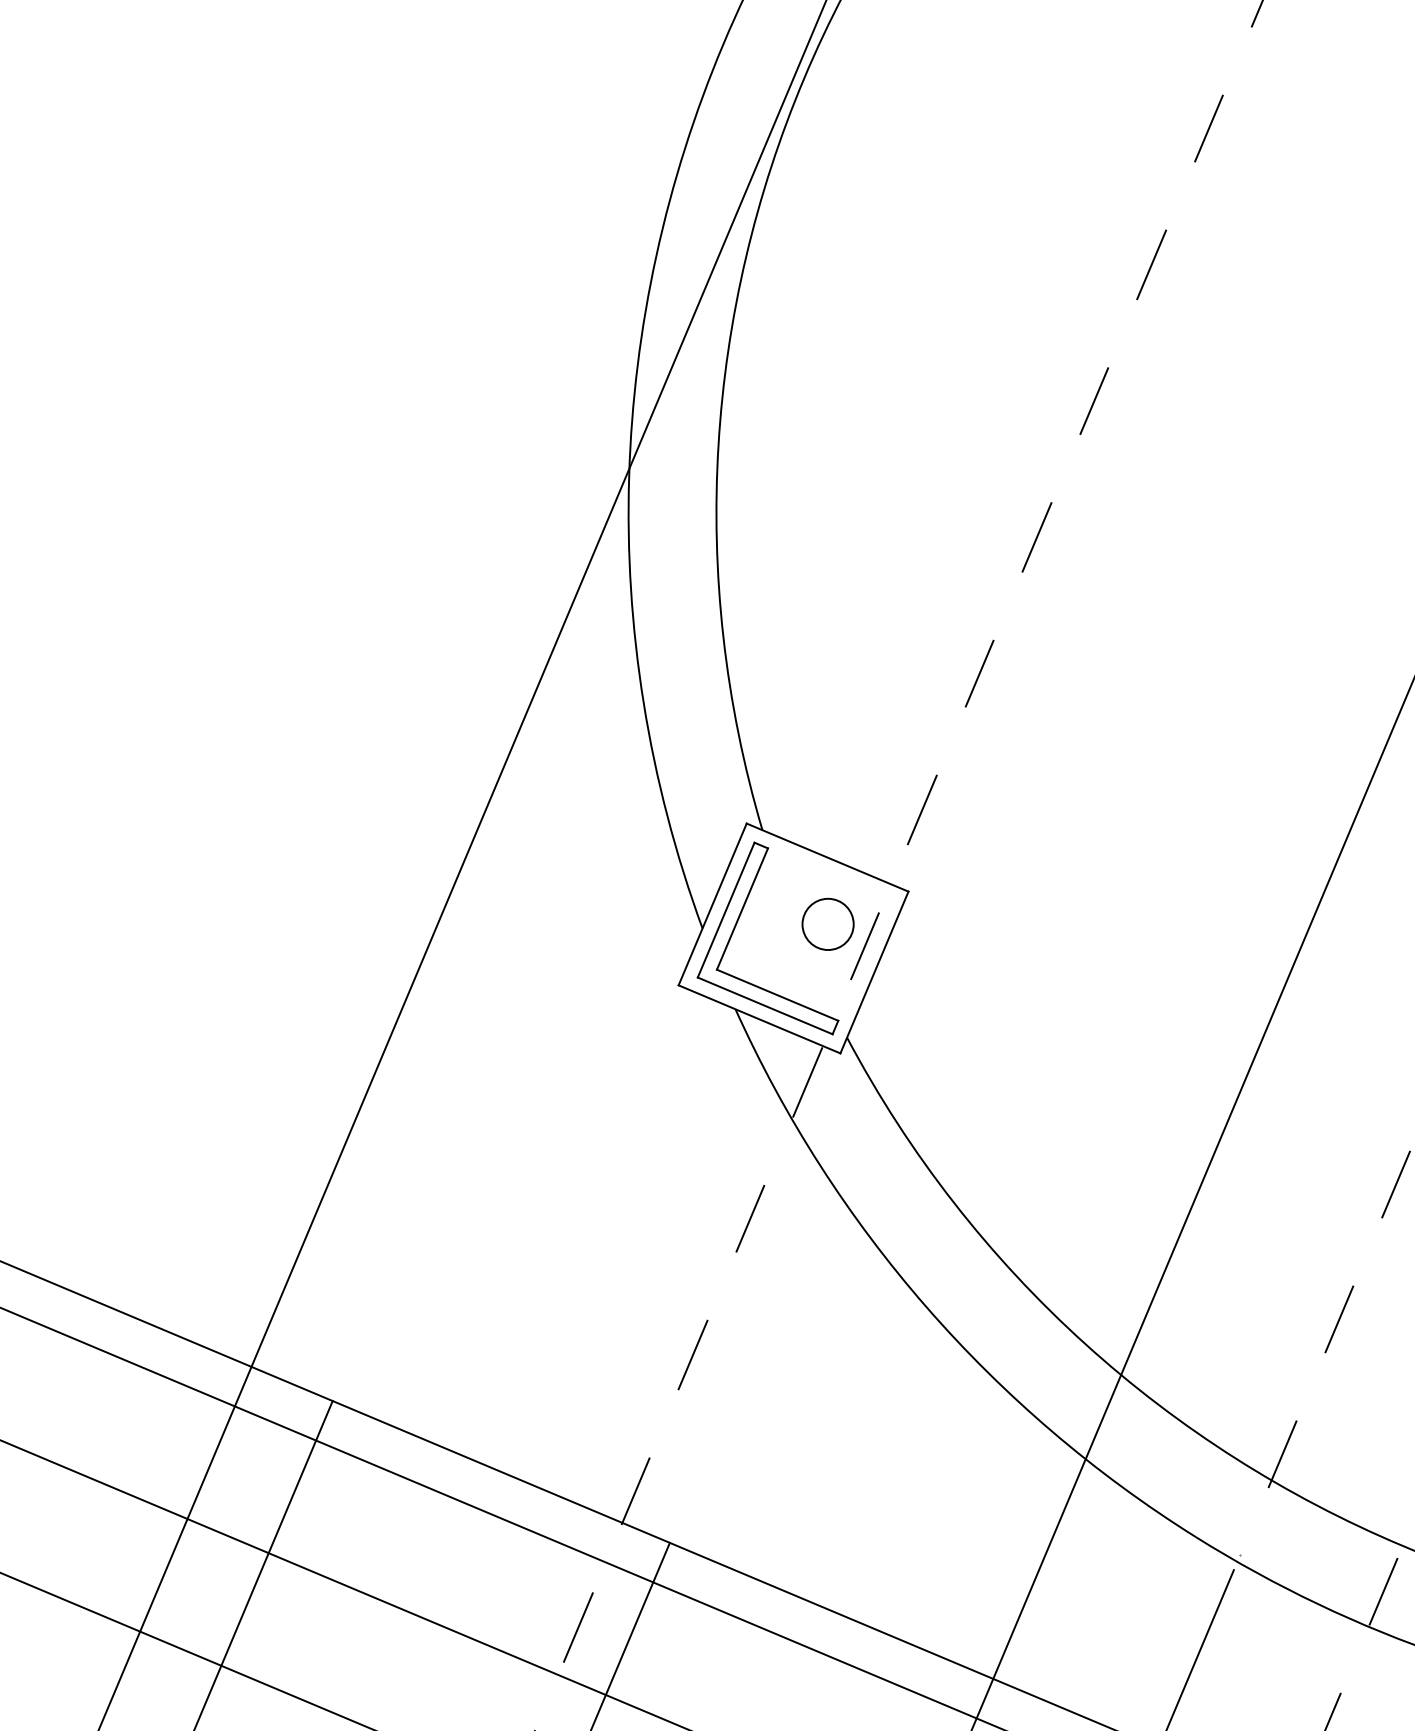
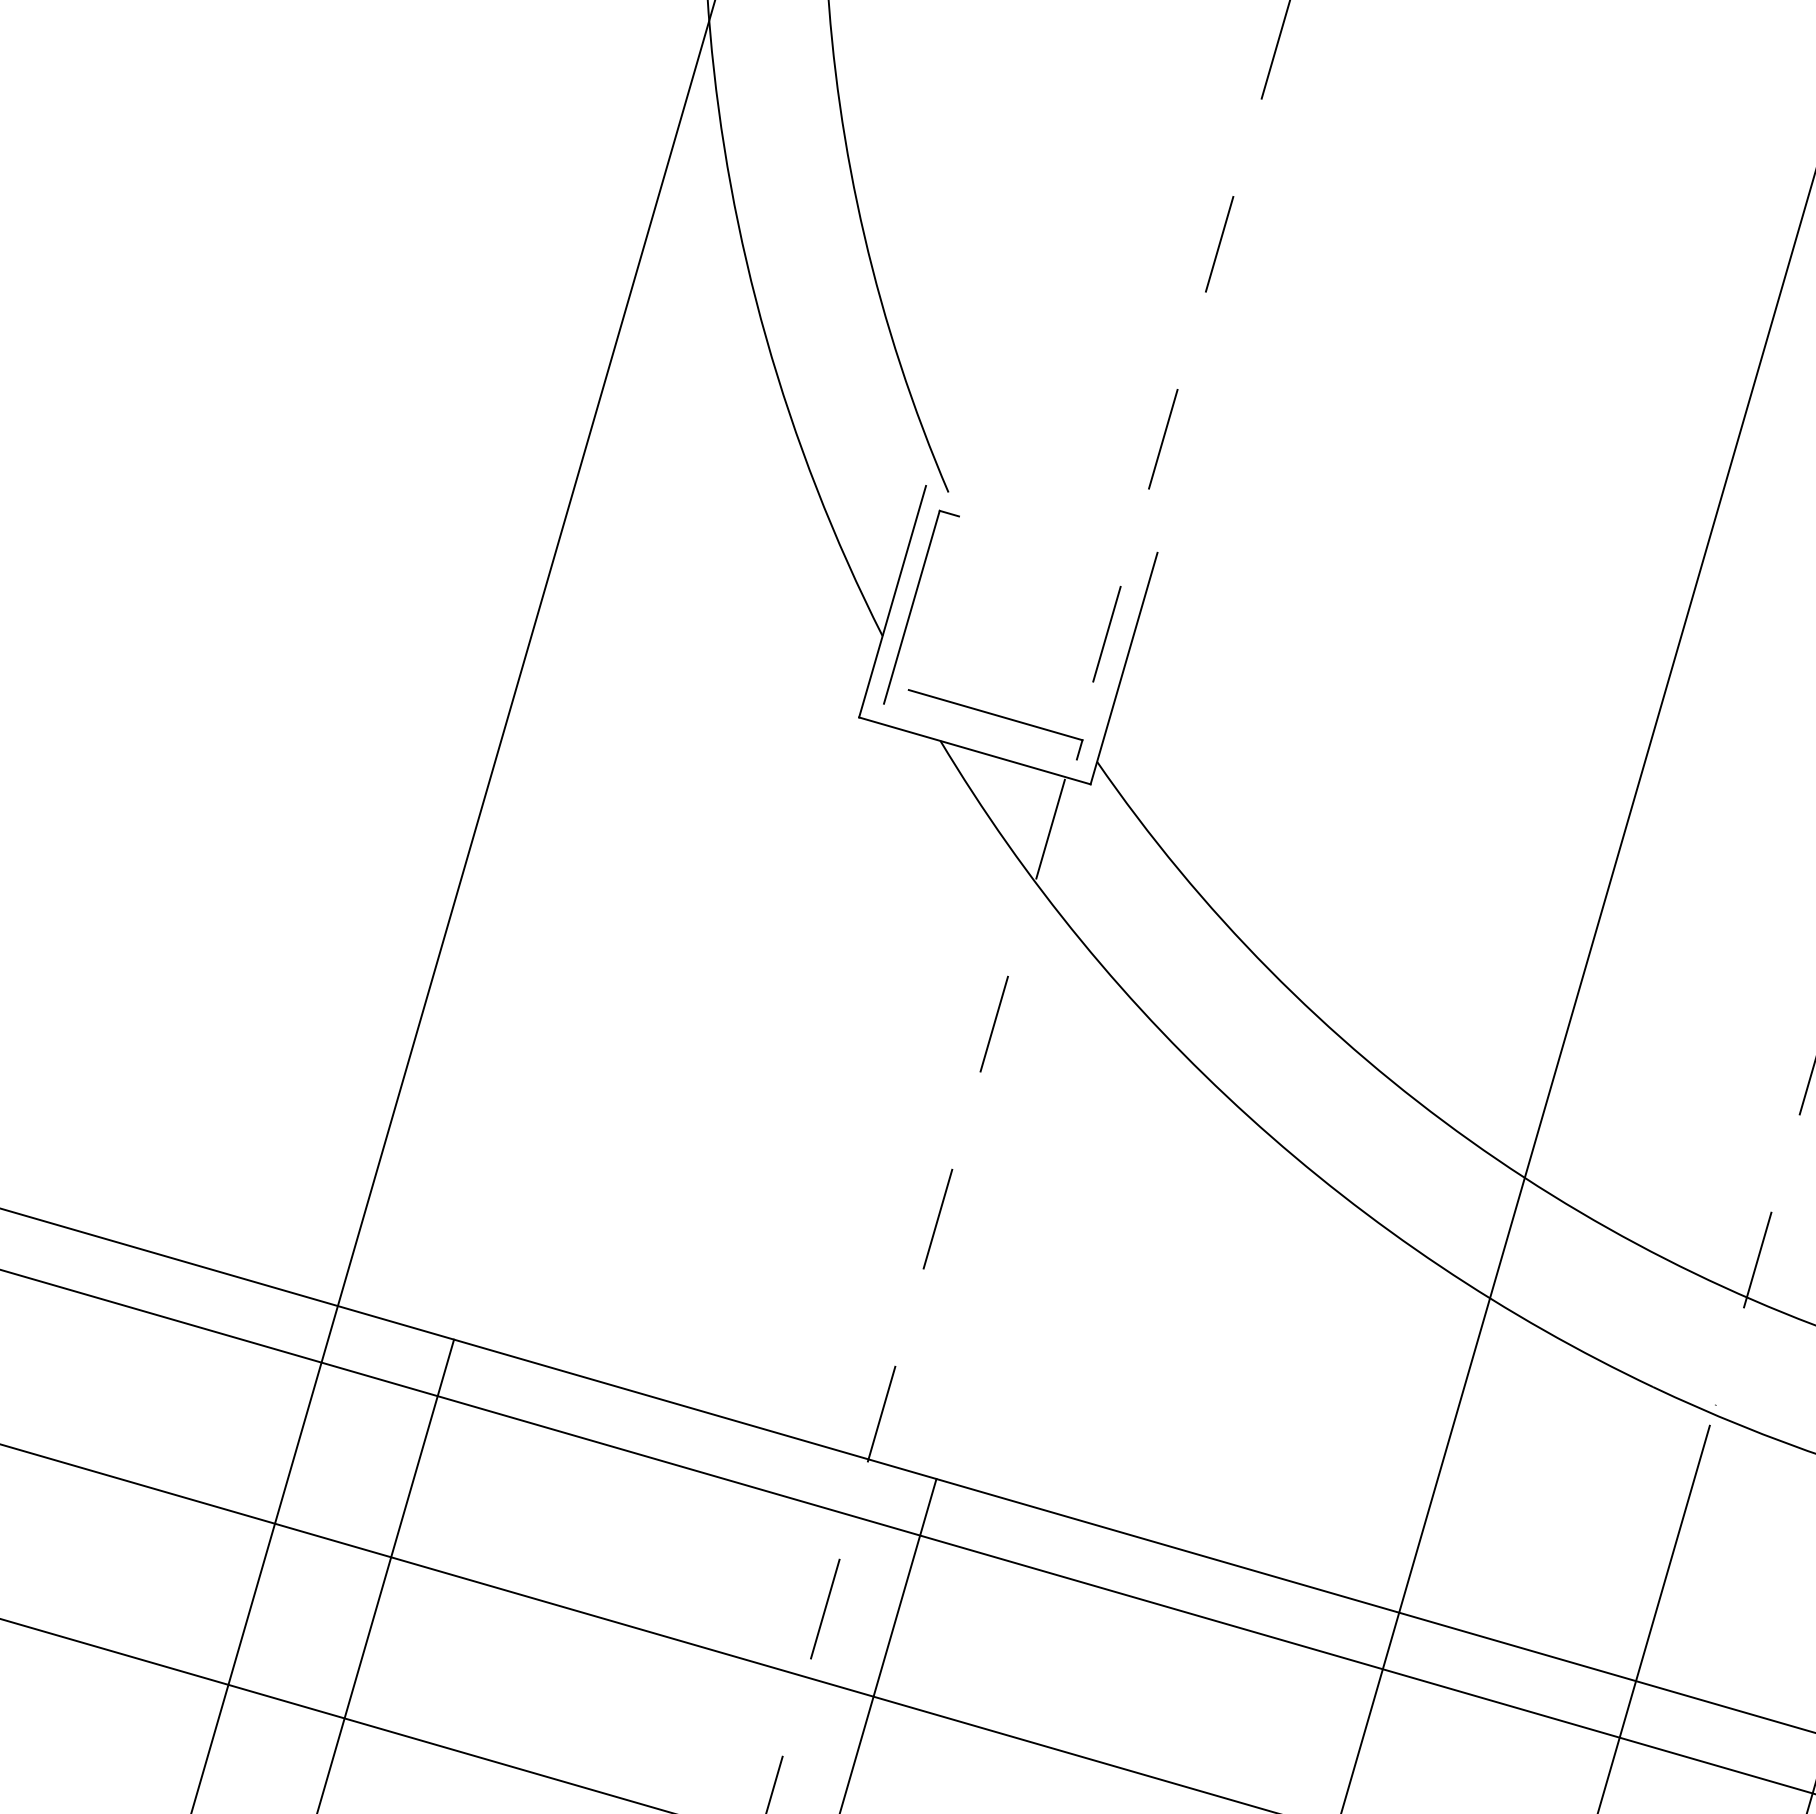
line: (827, 857) -> (1041, 519), removed
line: (742, 908) -> (933, 602), removed
circle: (827, 923) -> (1052, 609), removed
line: (764, 1005) -> (979, 731), removed

